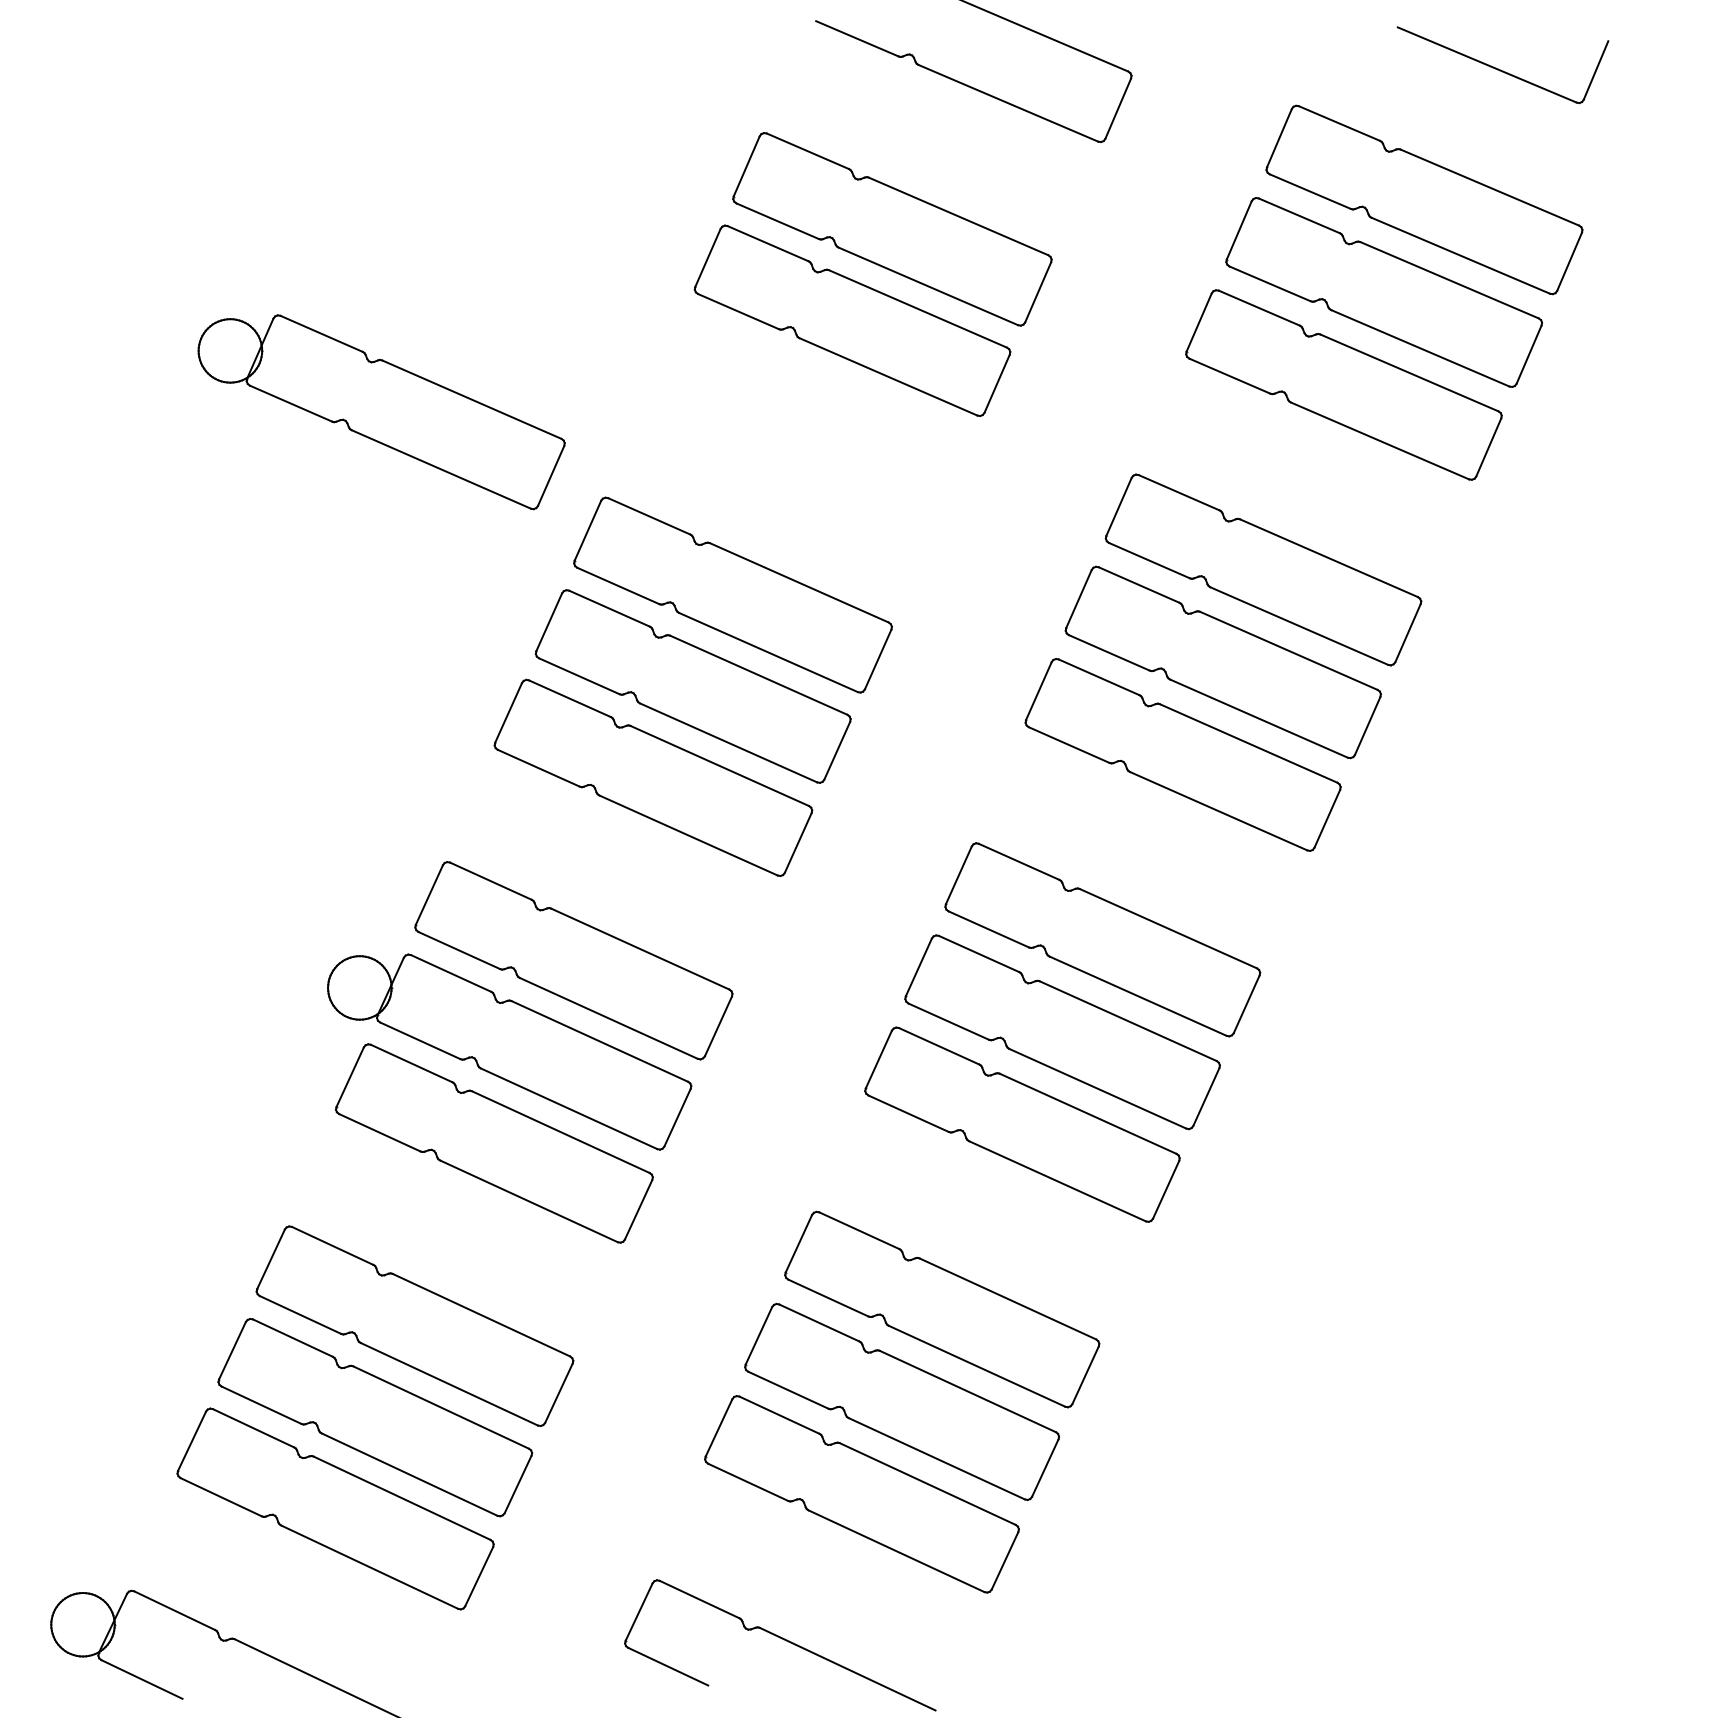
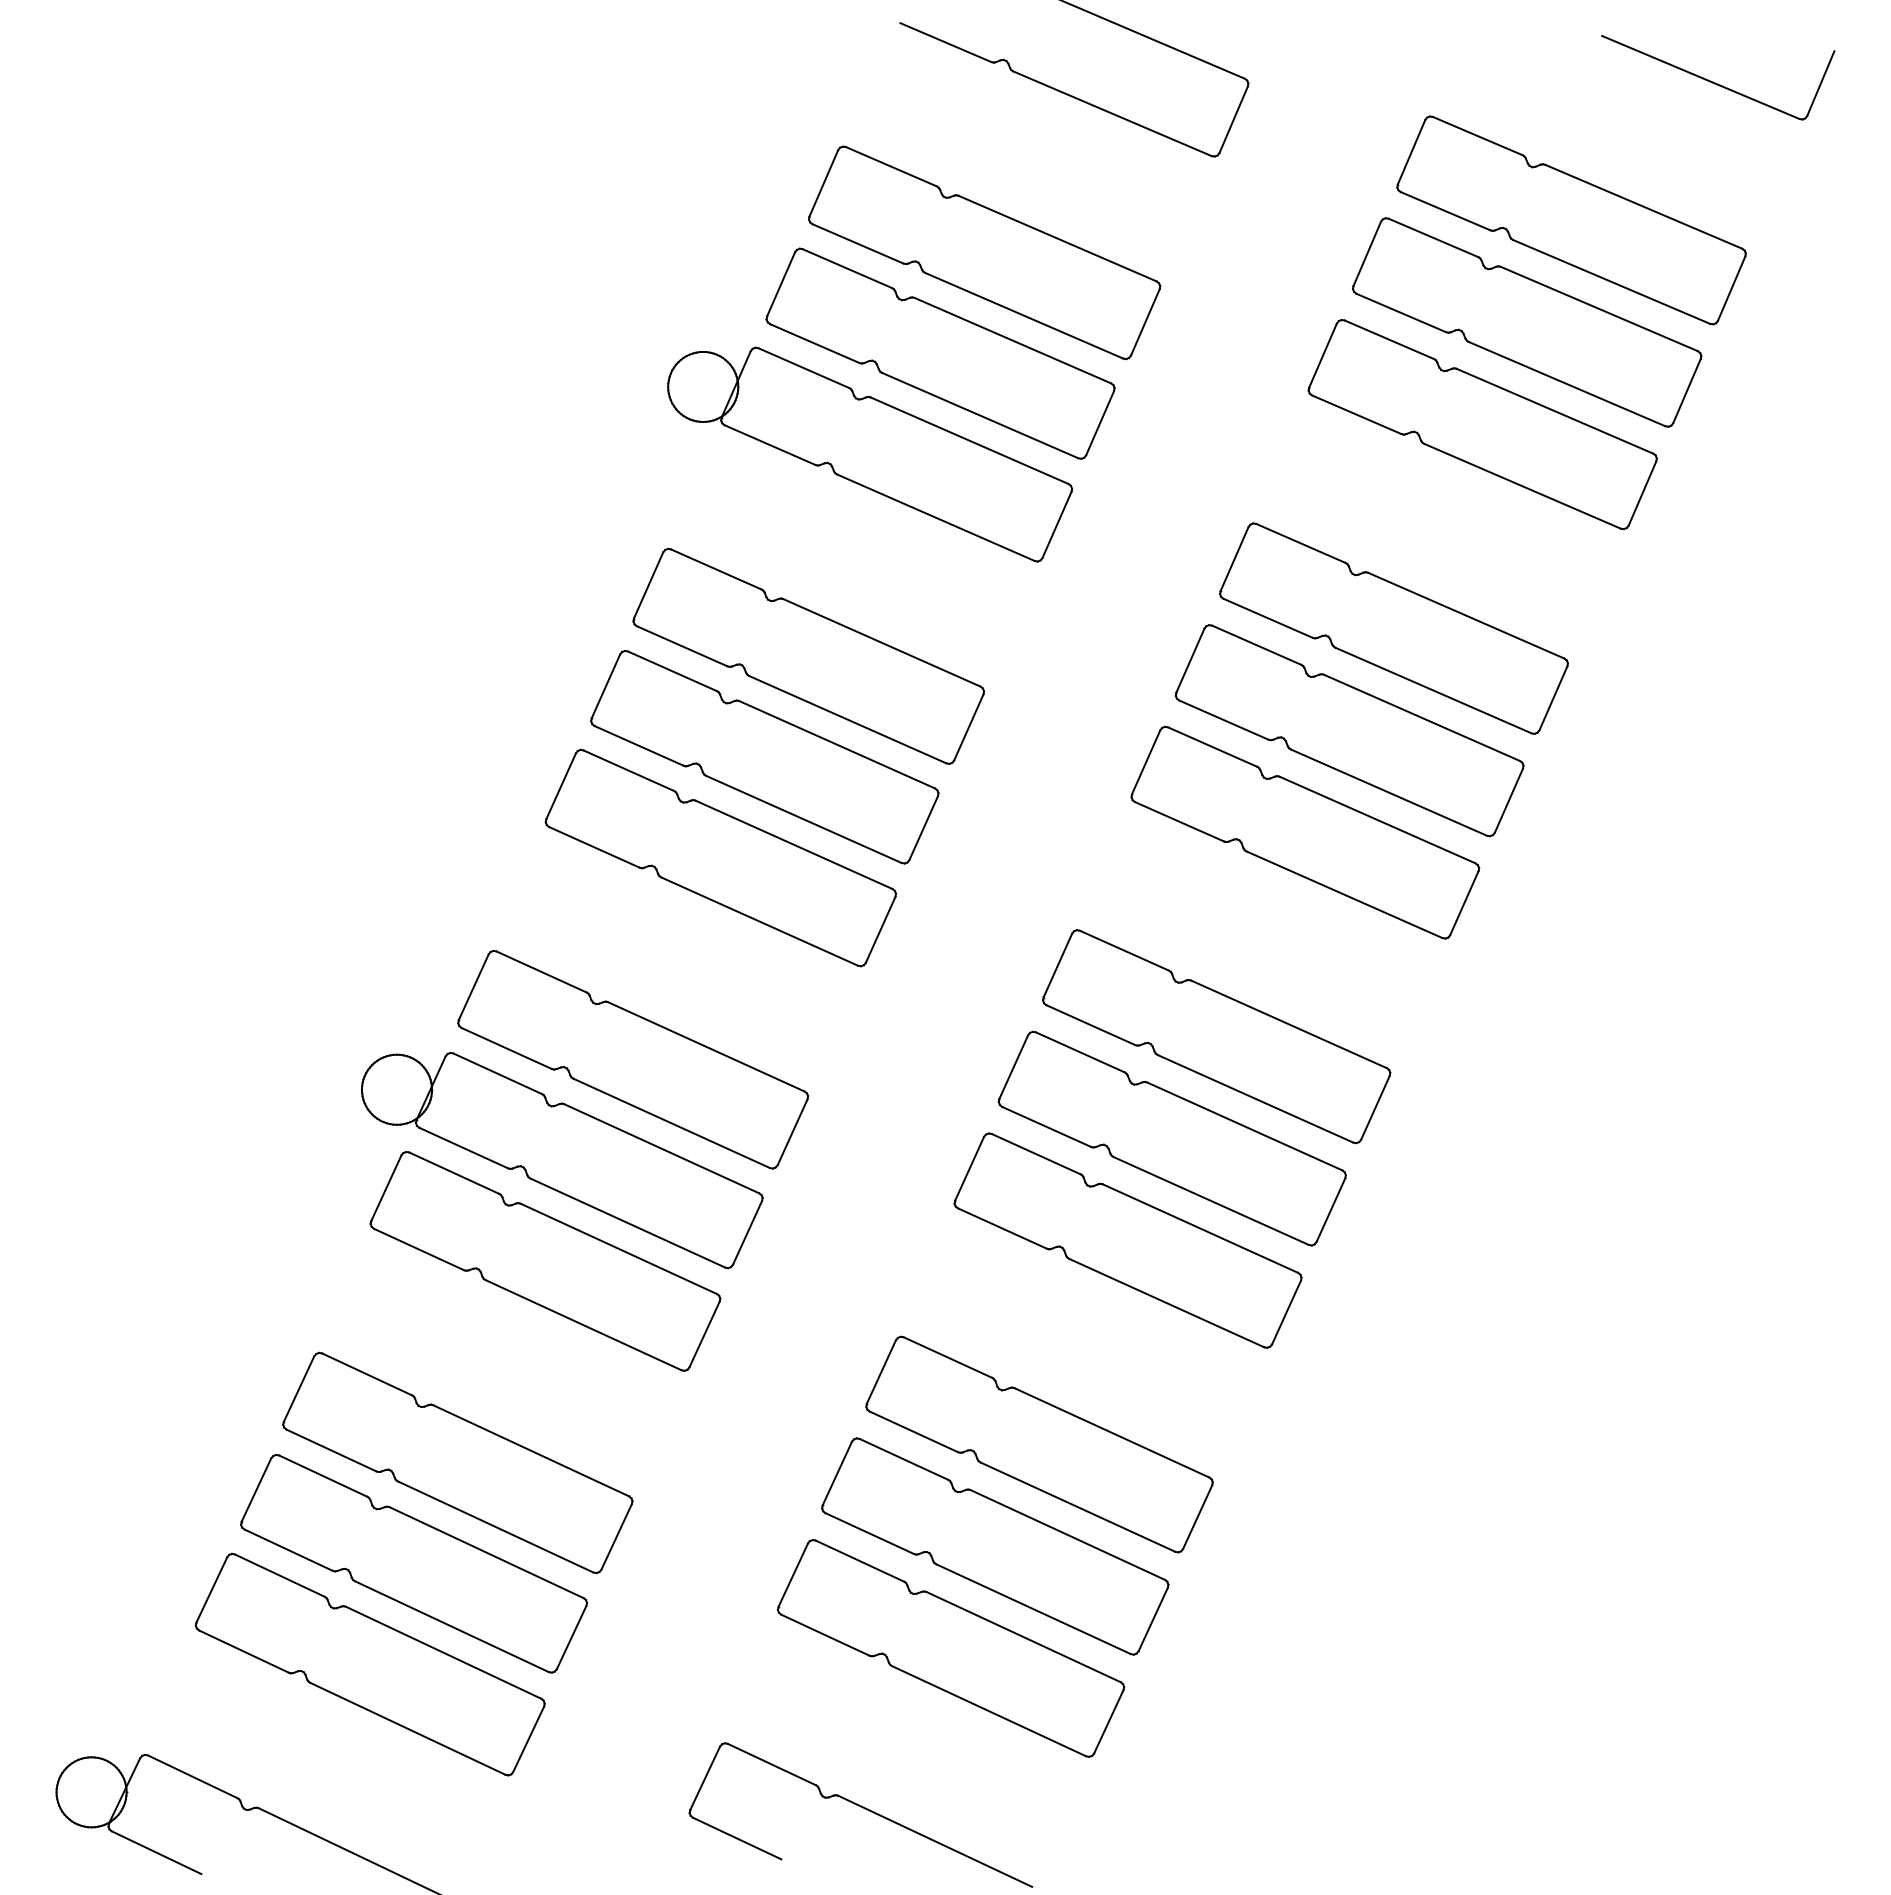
part: (1503, 64) -> (1718, 77), moved
part: (382, 412) -> (870, 454), moved

